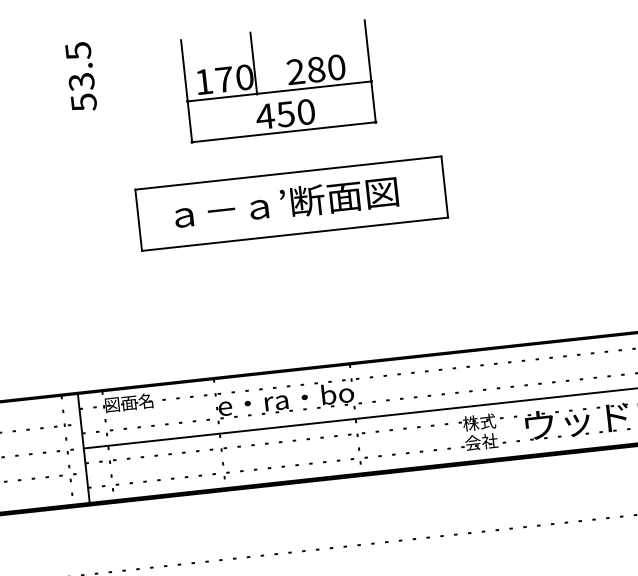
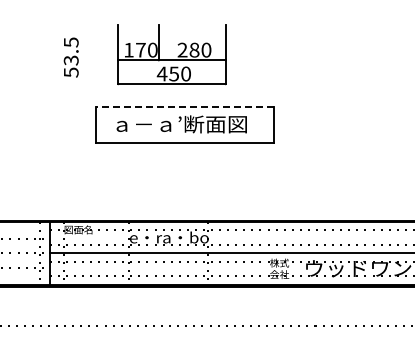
text: (79, 76) -> (70, 57), moved
part: (277, 81) -> (171, 54), moved
line: (287, 173) -> (184, 107), solid -> dashed

